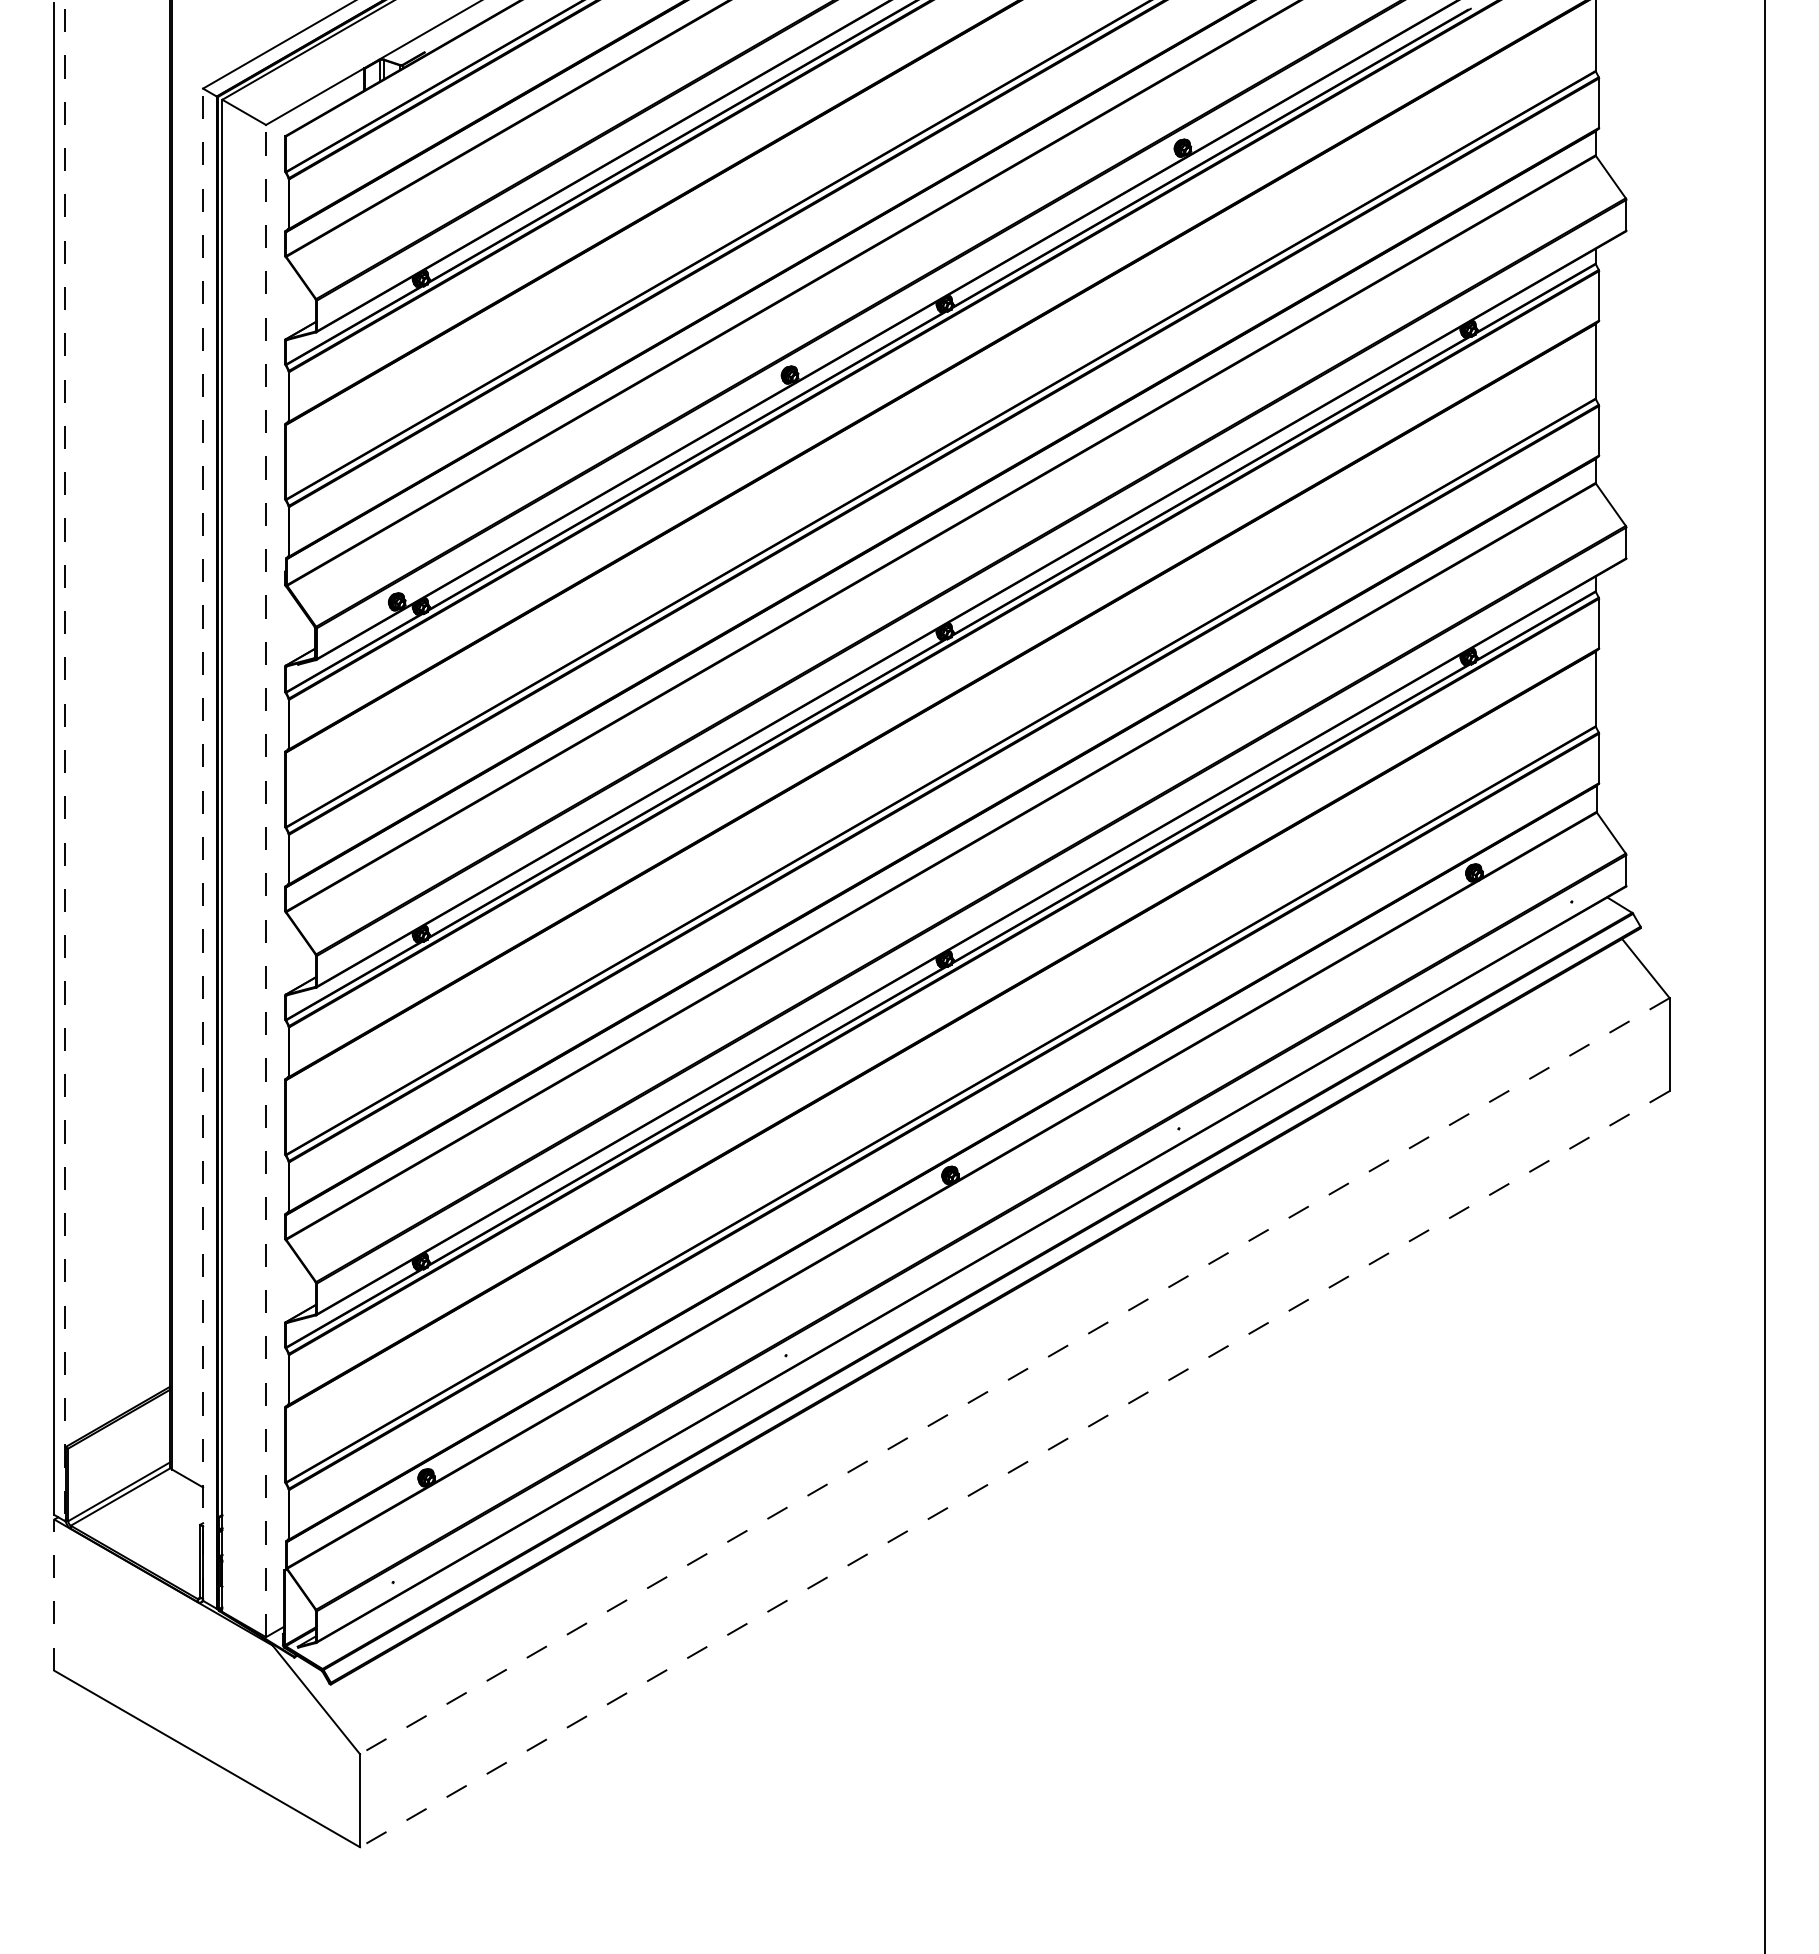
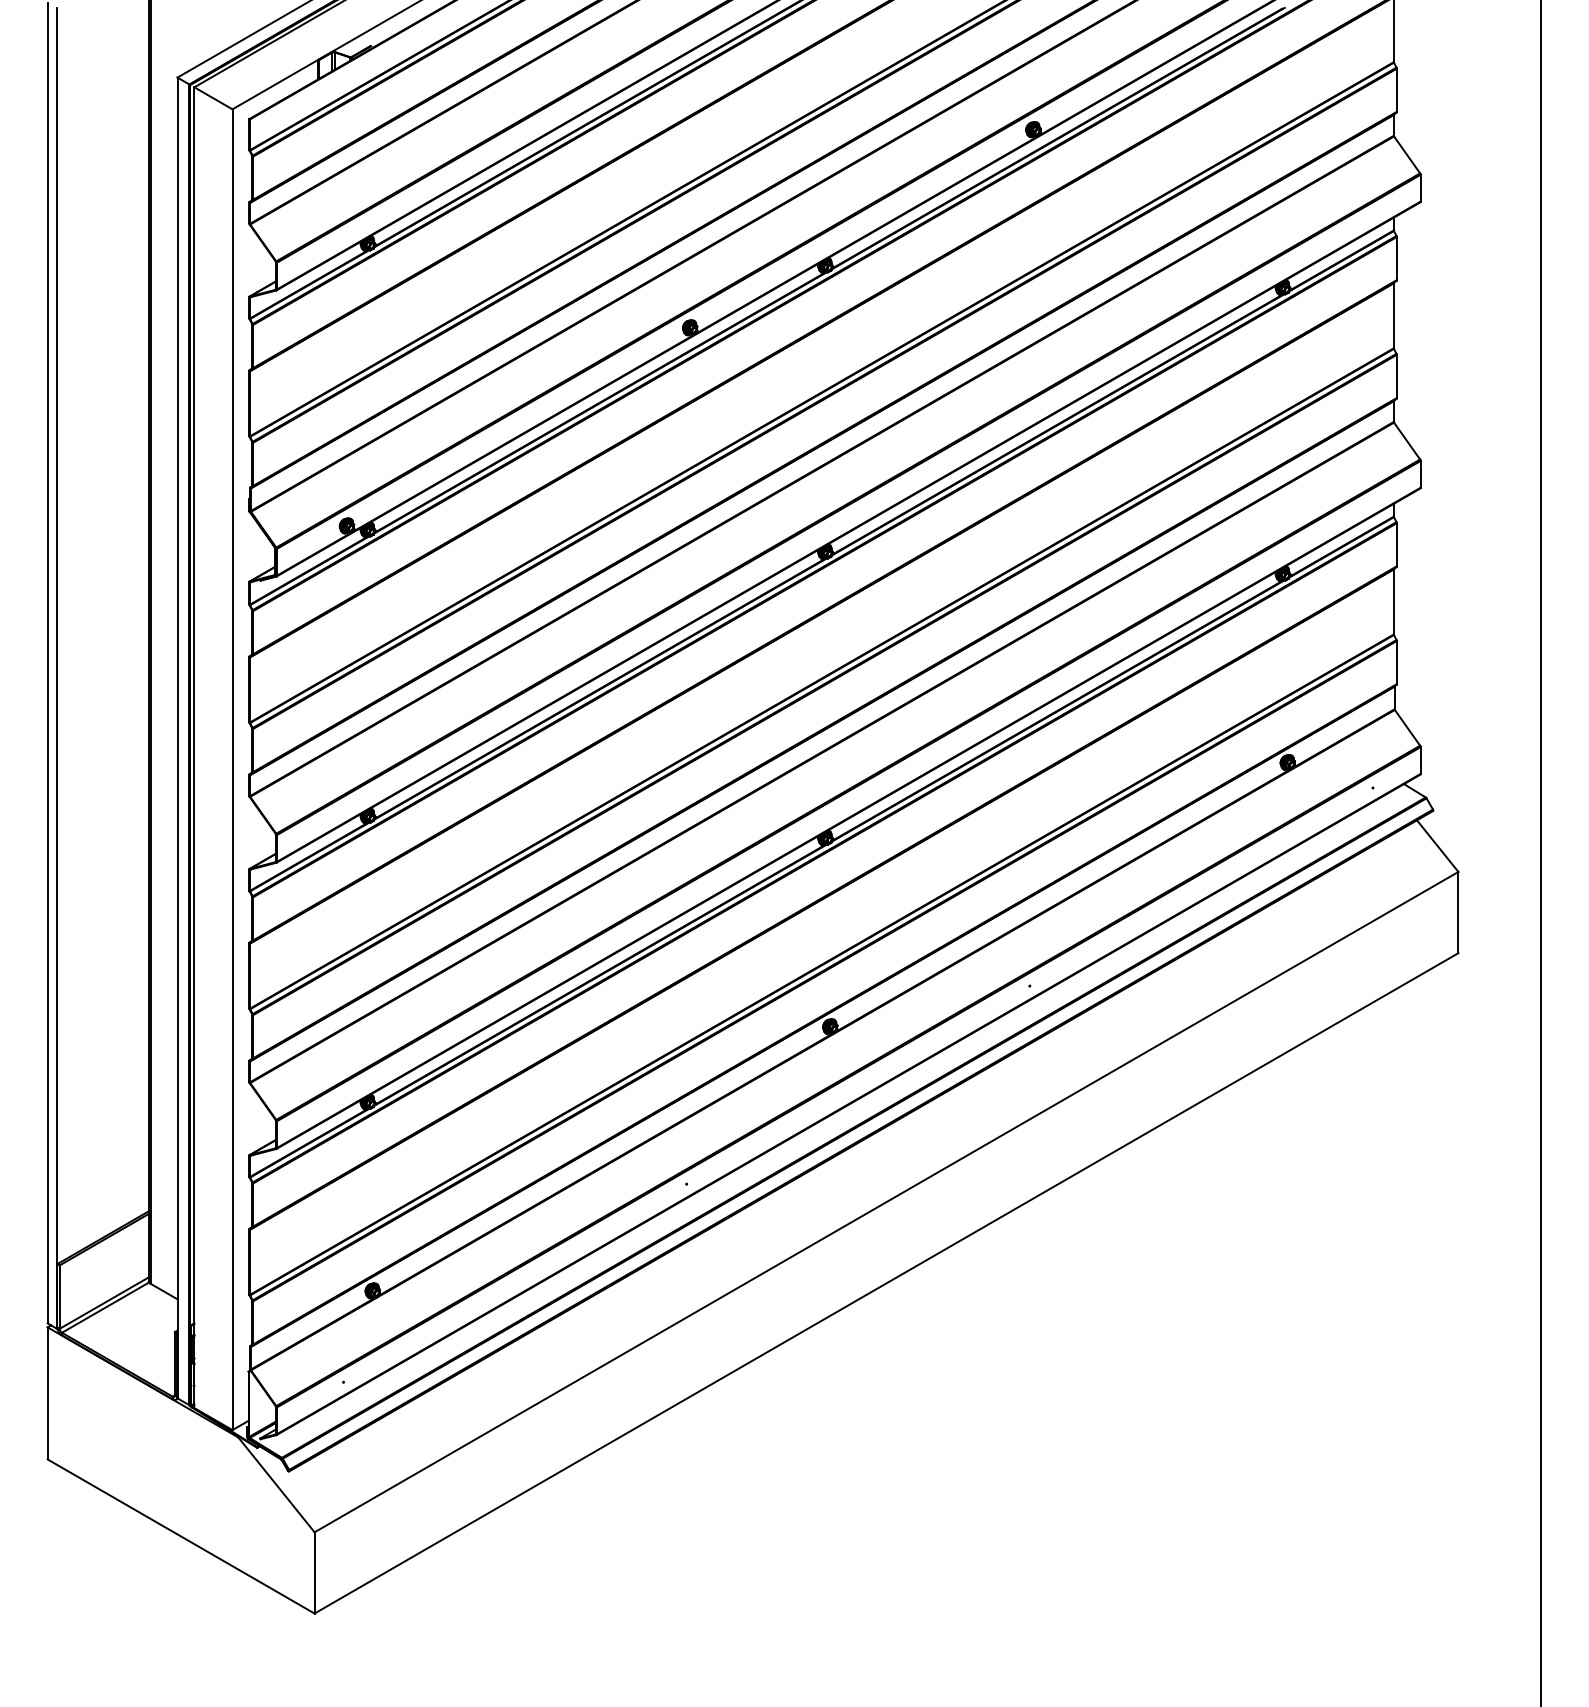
line: (65, 765) -> (57, 668), dashed -> solid
line: (203, 844) -> (177, 737), dashed -> solid
line: (266, 880) -> (232, 769), dashed -> solid
line: (1014, 1376) -> (886, 1202), dashed -> solid
line: (1014, 1469) -> (886, 1283), dashed -> solid
line: (54, 1595) -> (47, 1393), dashed -> solid

